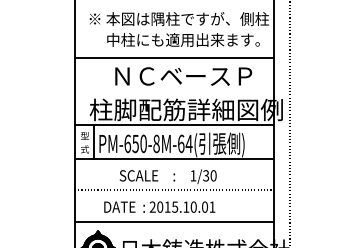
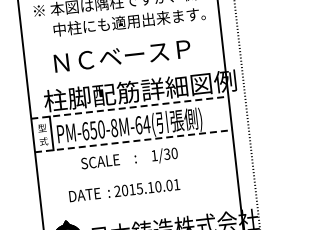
line: (174, 57) -> (122, 40), removed
text: (183, 76) -> (122, 56), moved
line: (174, 125) -> (130, 107), solid -> dashed
line: (174, 159) -> (133, 141), solid -> dashed
line: (174, 190) -> (137, 172), removed
line: (174, 221) -> (140, 203), removed

